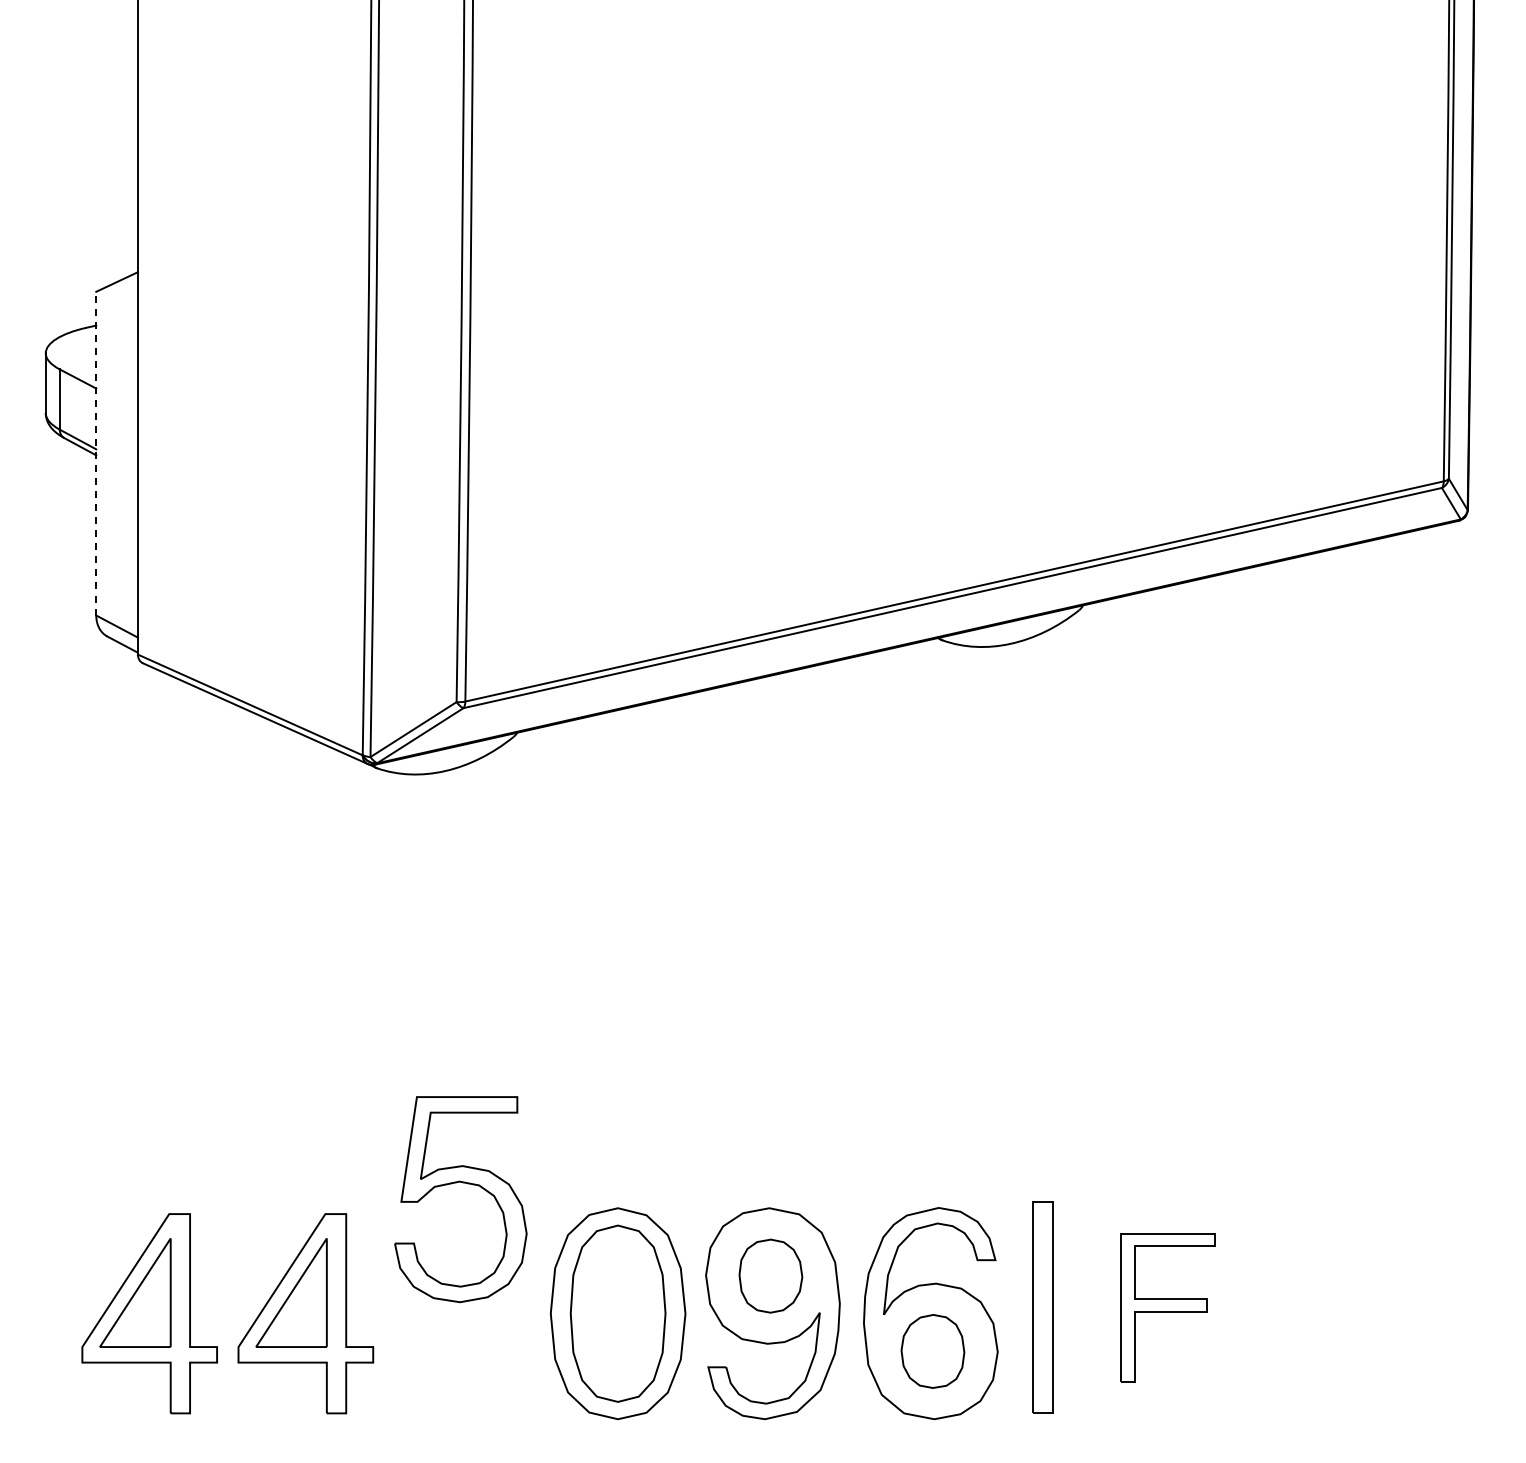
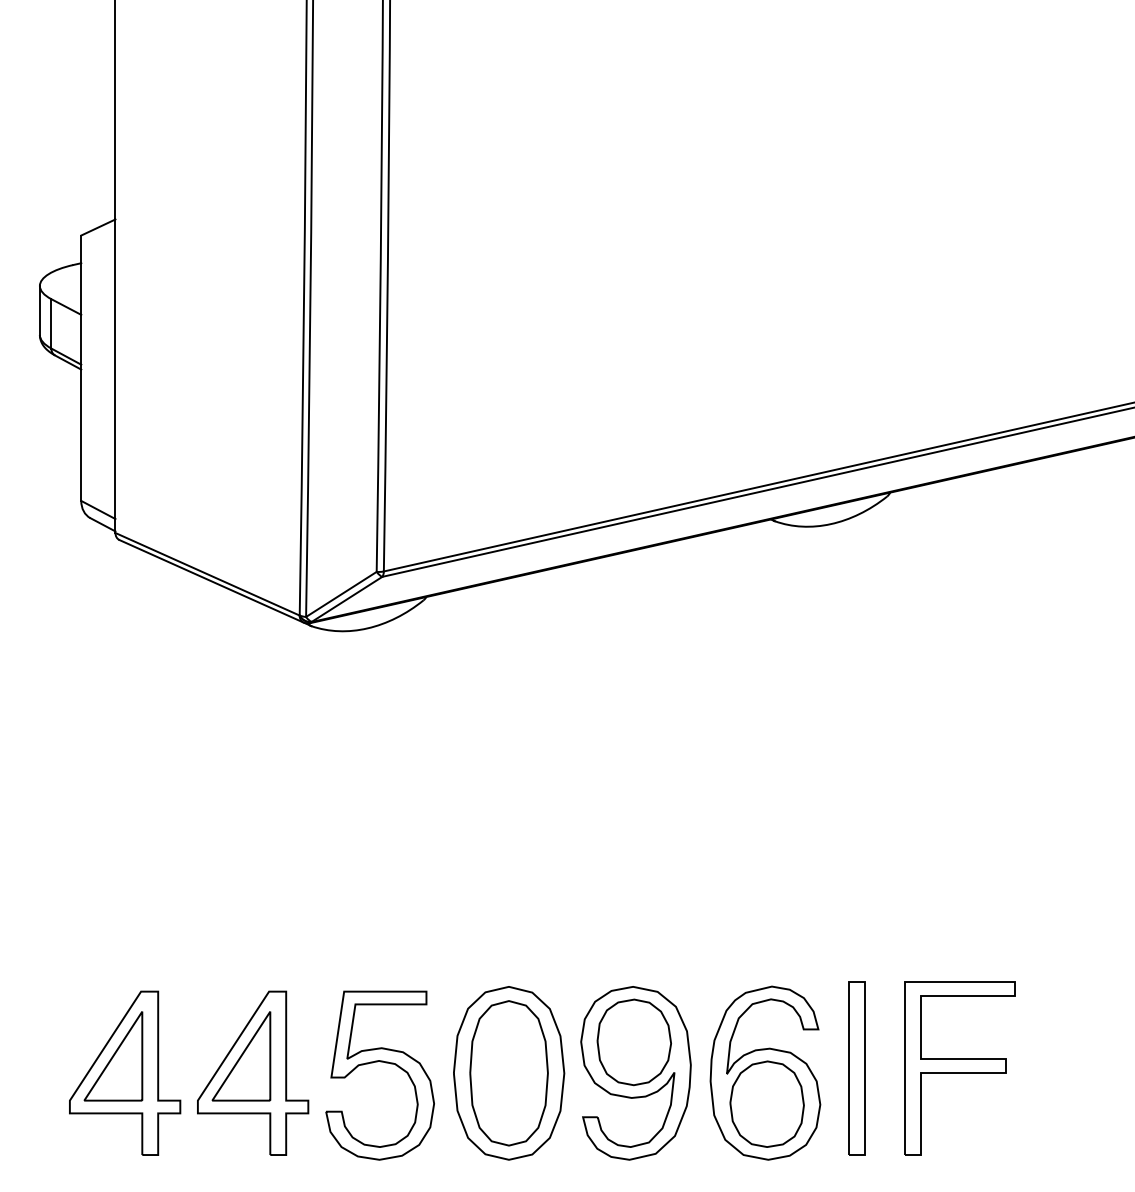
line: (96, 453) -> (81, 368), dashed -> solid
part: (462, 1183) -> (381, 1062), moved
part: (770, 1276) -> (634, 1042), size x1.43
part: (1167, 1307) -> (959, 1068), size x1.43
part: (932, 1351) -> (766, 1104), size x1.43

